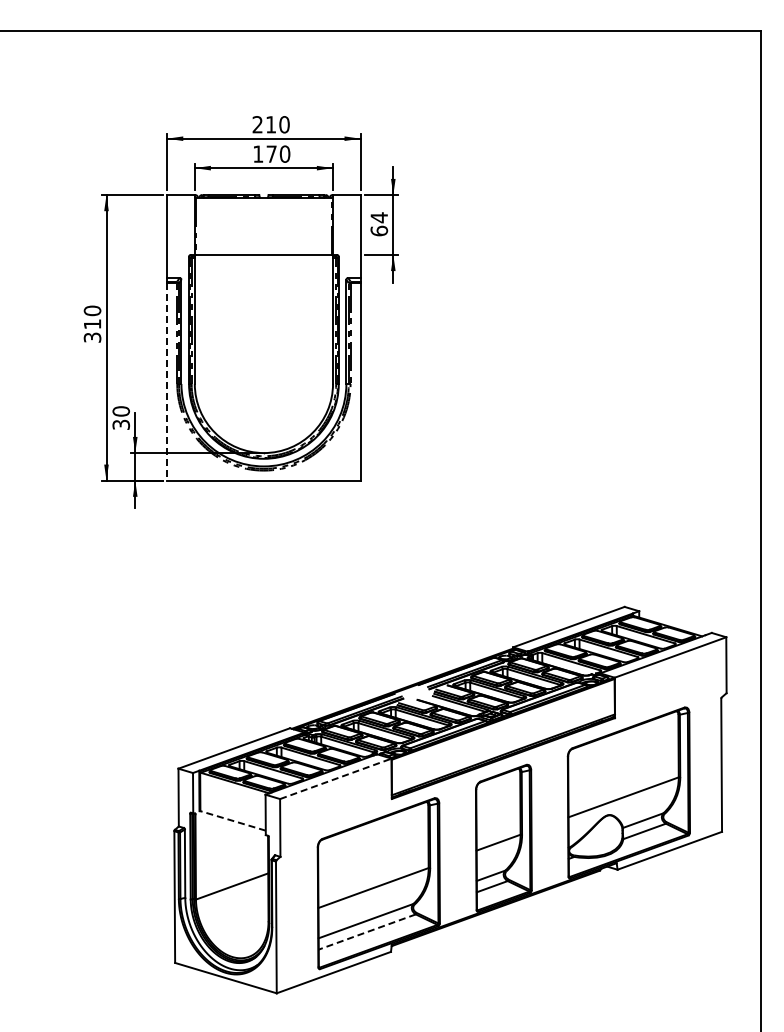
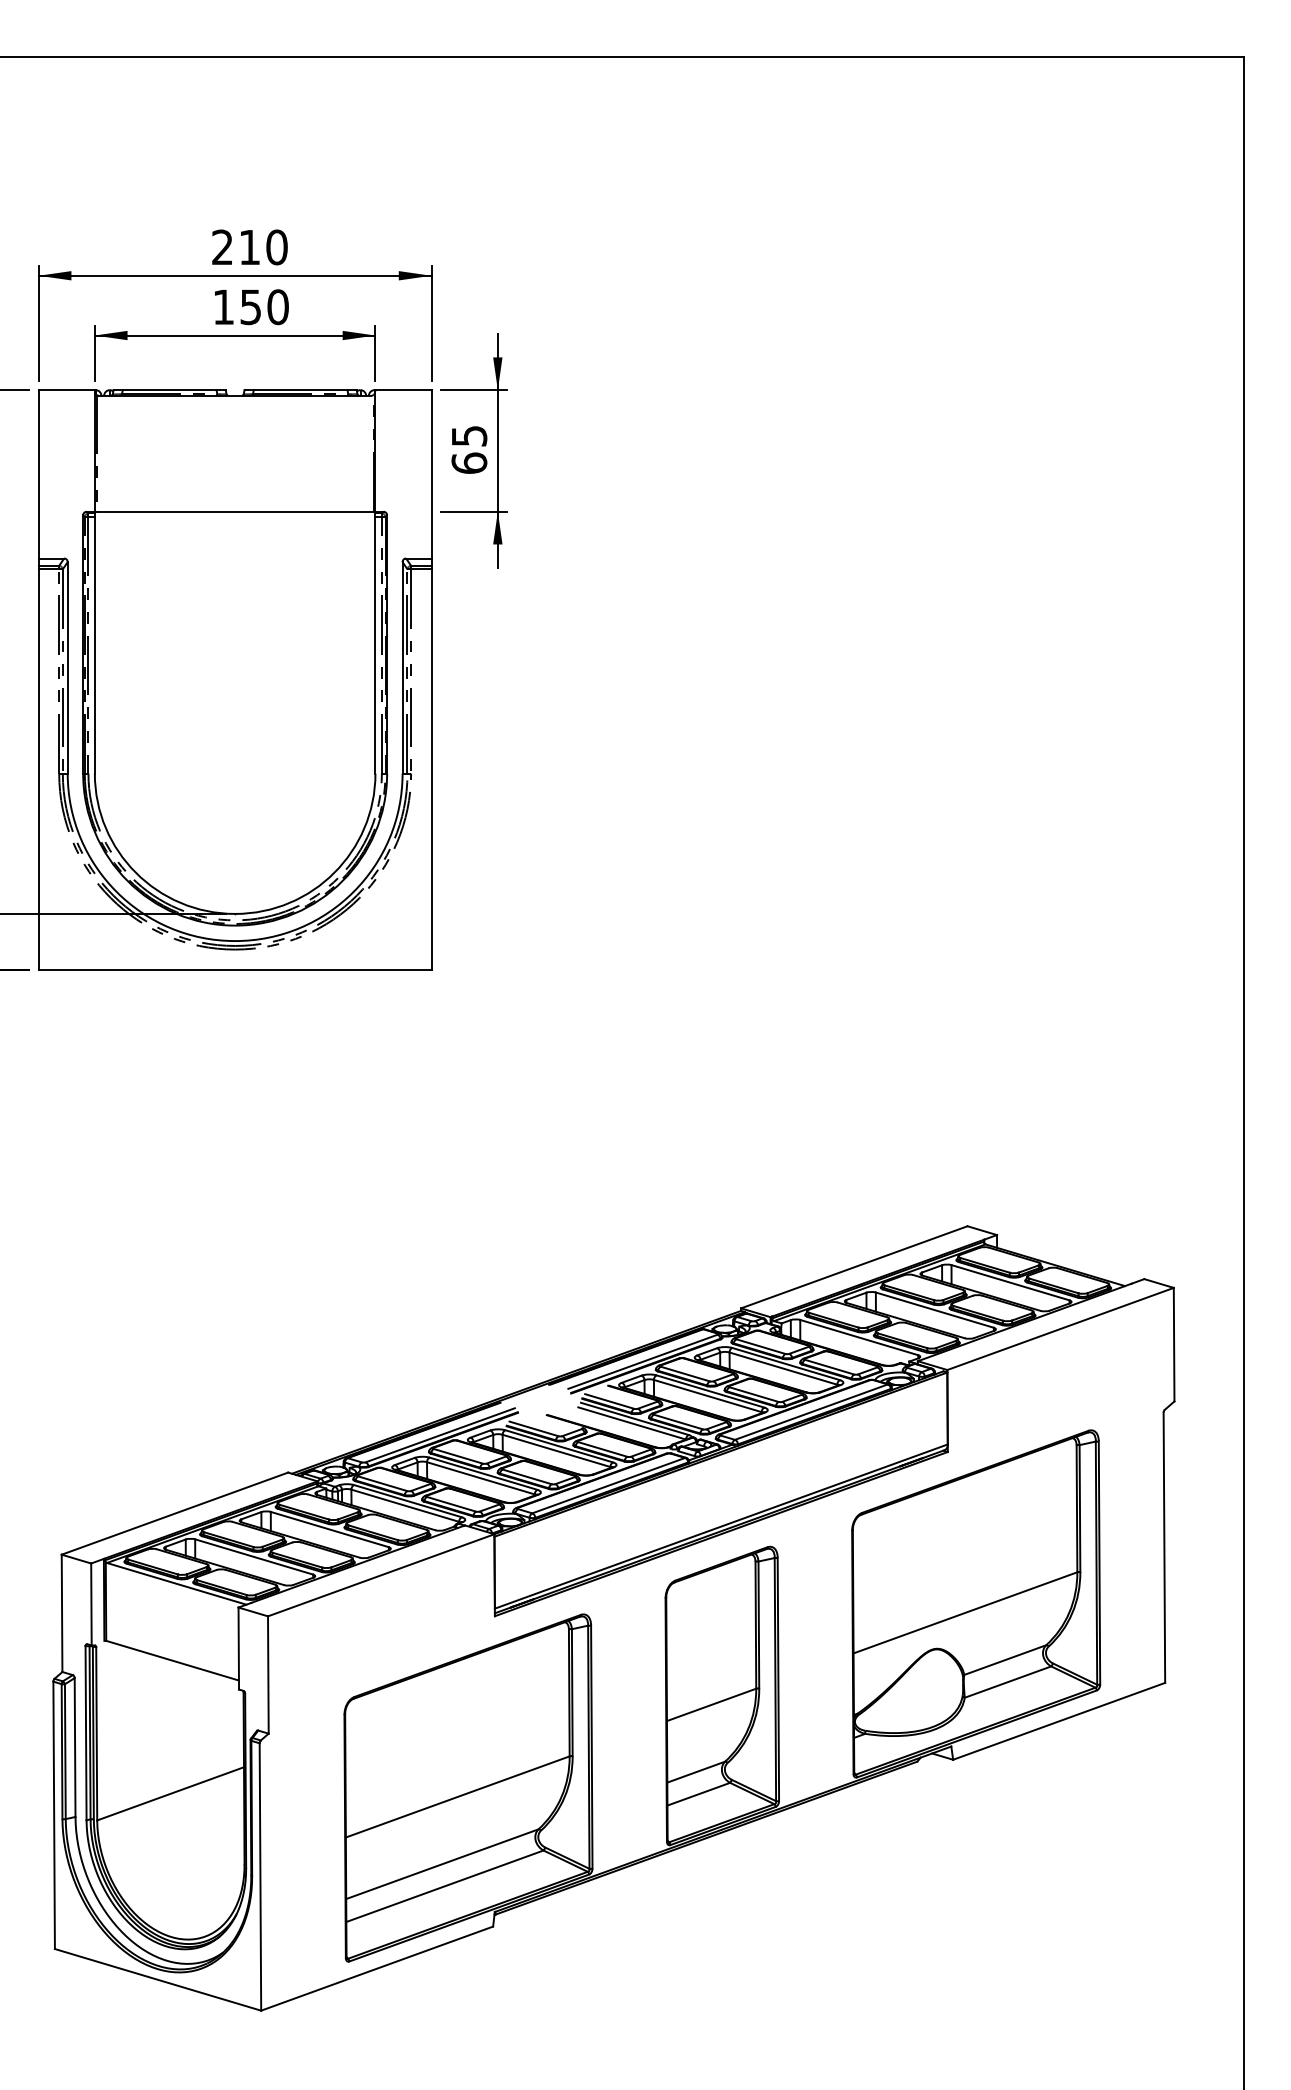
text: (271, 153) -> (250, 305), 170 -> 150
text: (379, 217) -> (469, 435), 64 -> 65
line: (167, 382) -> (39, 770), dashed -> solid
line: (336, 778) -> (382, 1574), dashed -> solid
line: (232, 820) -> (171, 1659), dashed -> solid
line: (367, 932) -> (445, 1887), dashed -> solid

